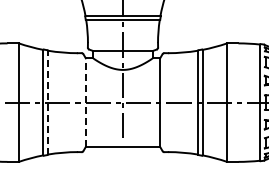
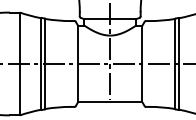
line: (47, 102) -> (44, 63), dashed -> solid
line: (85, 102) -> (77, 63), dashed -> solid

